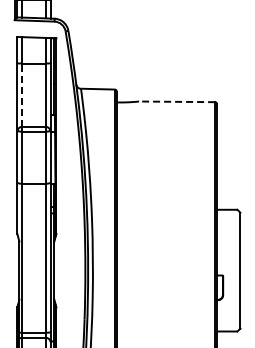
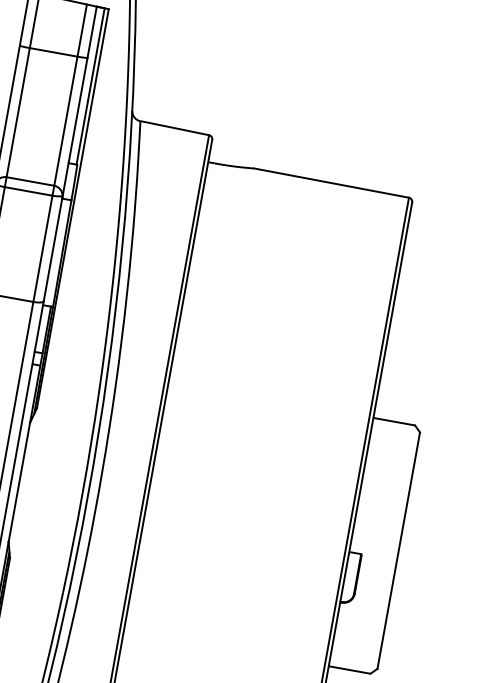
line: (22, 95) -> (18, 113), dashed -> solid
line: (177, 101) -> (332, 182), dashed -> solid

